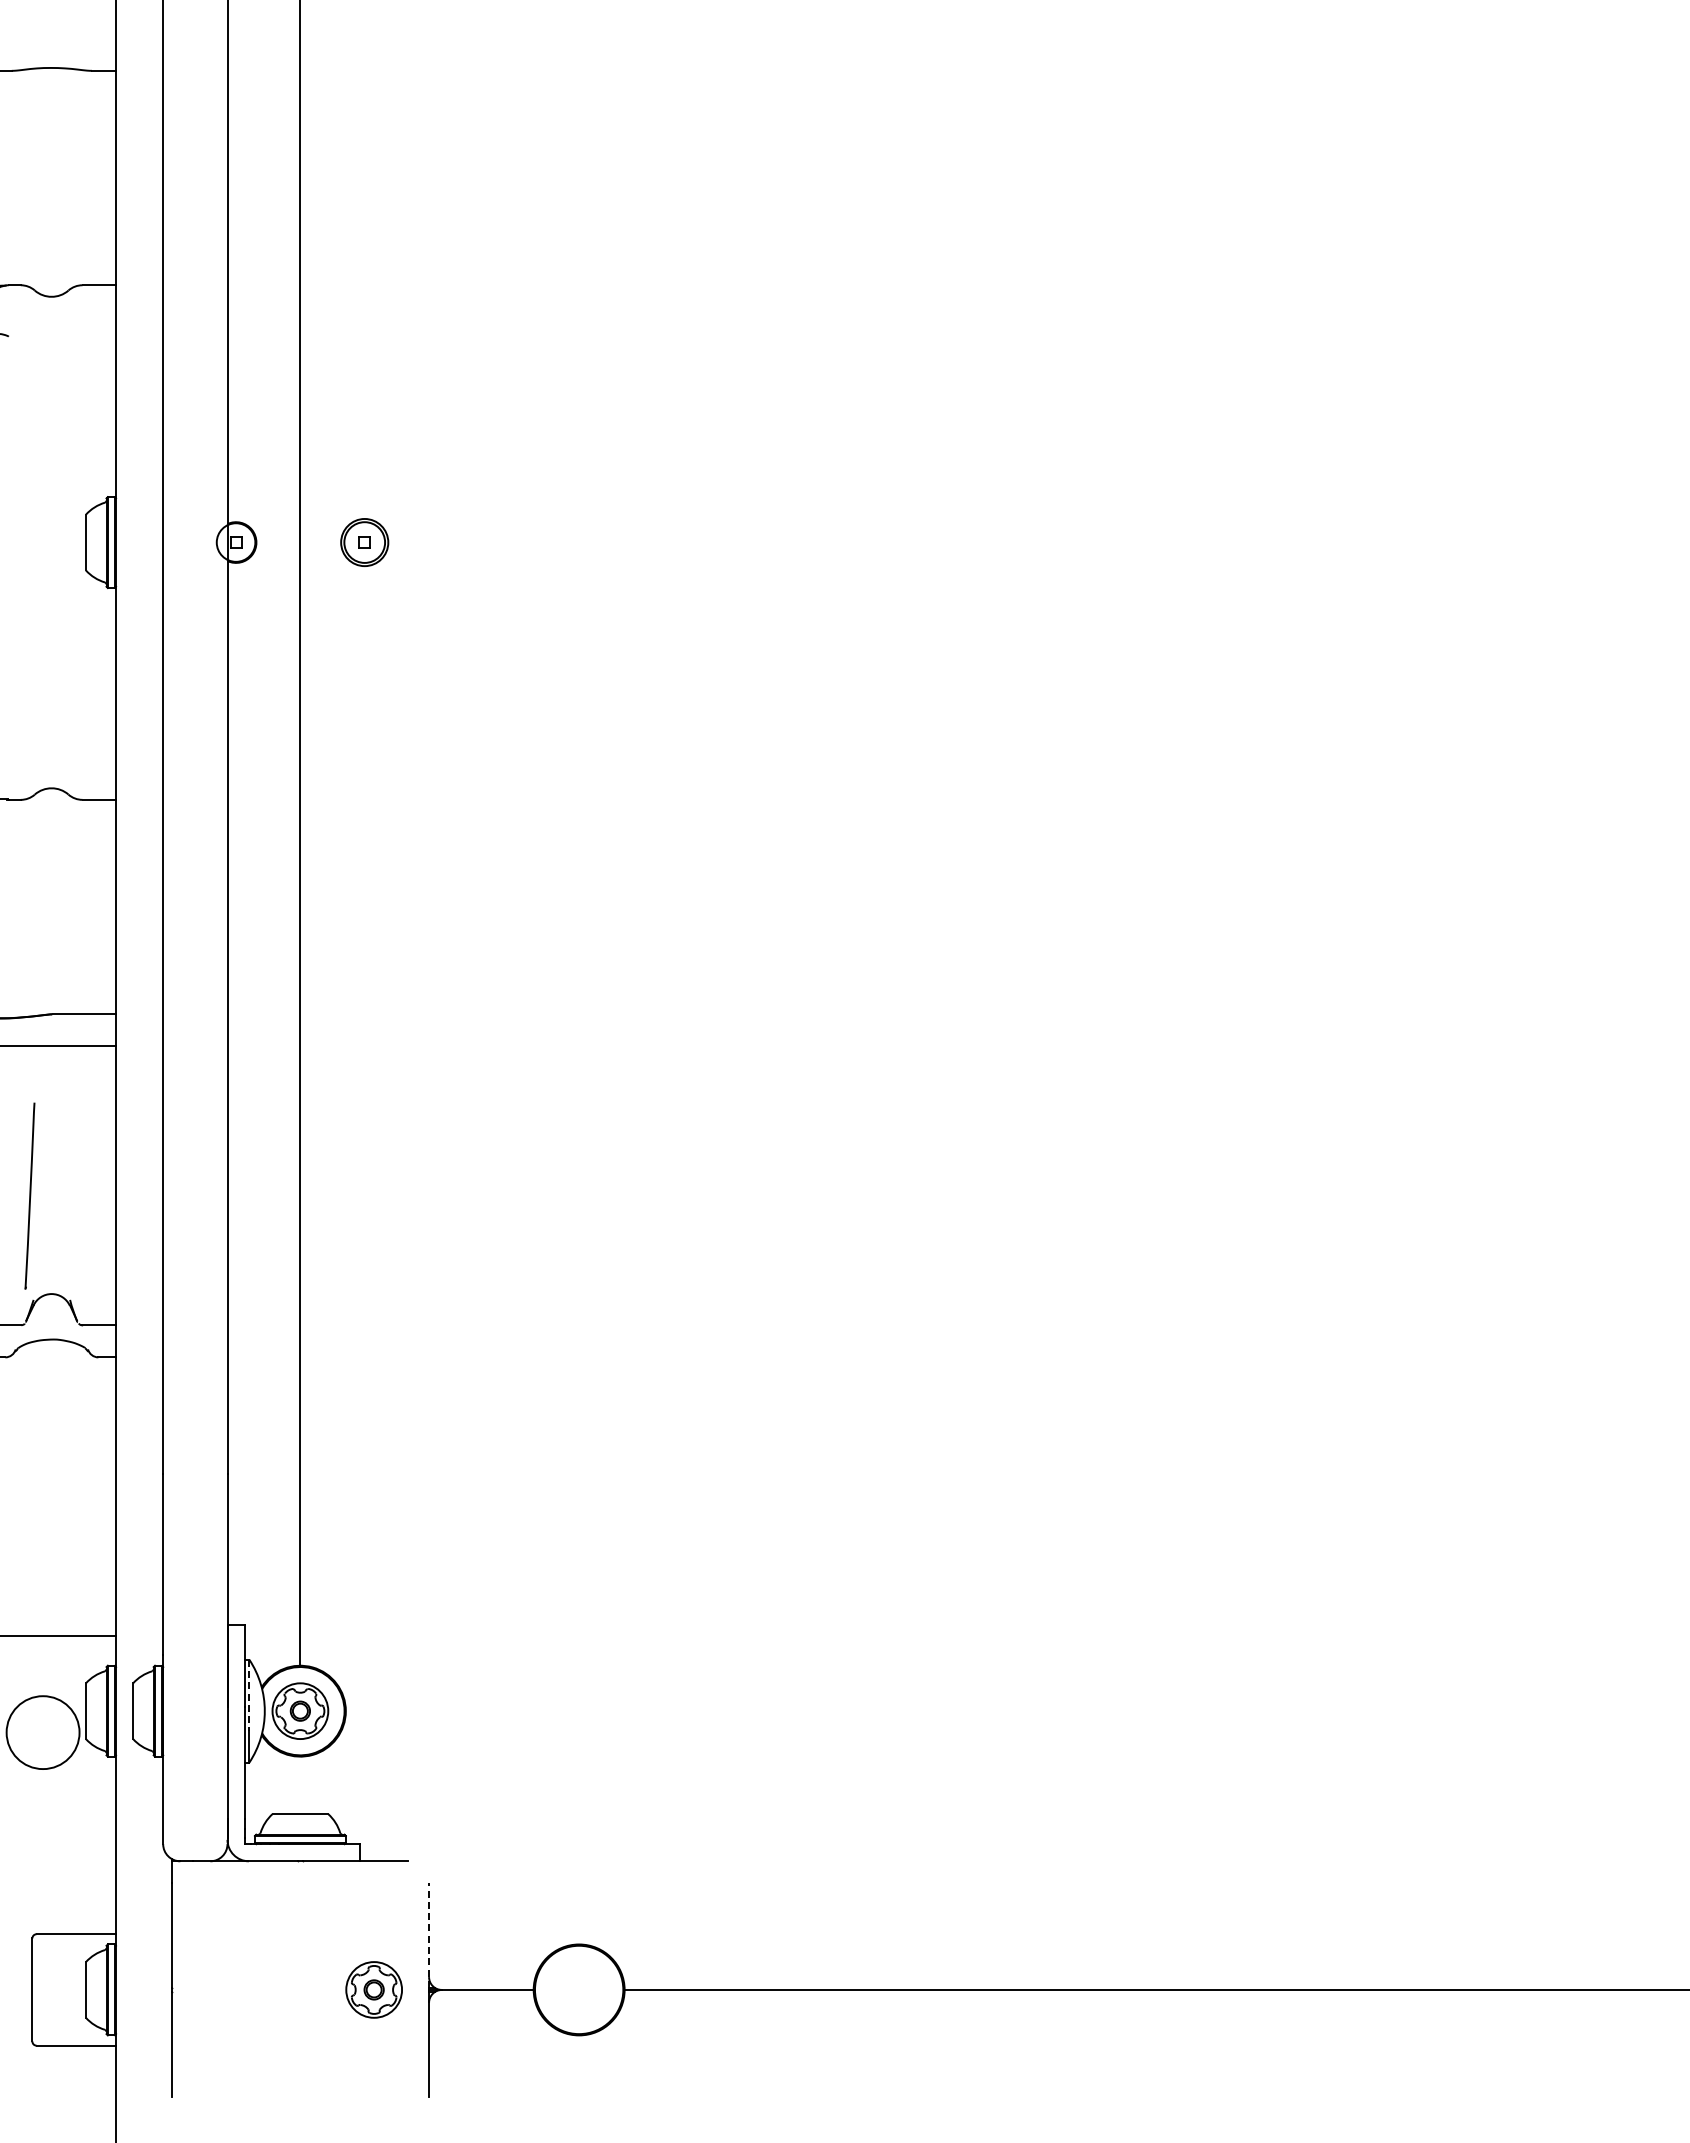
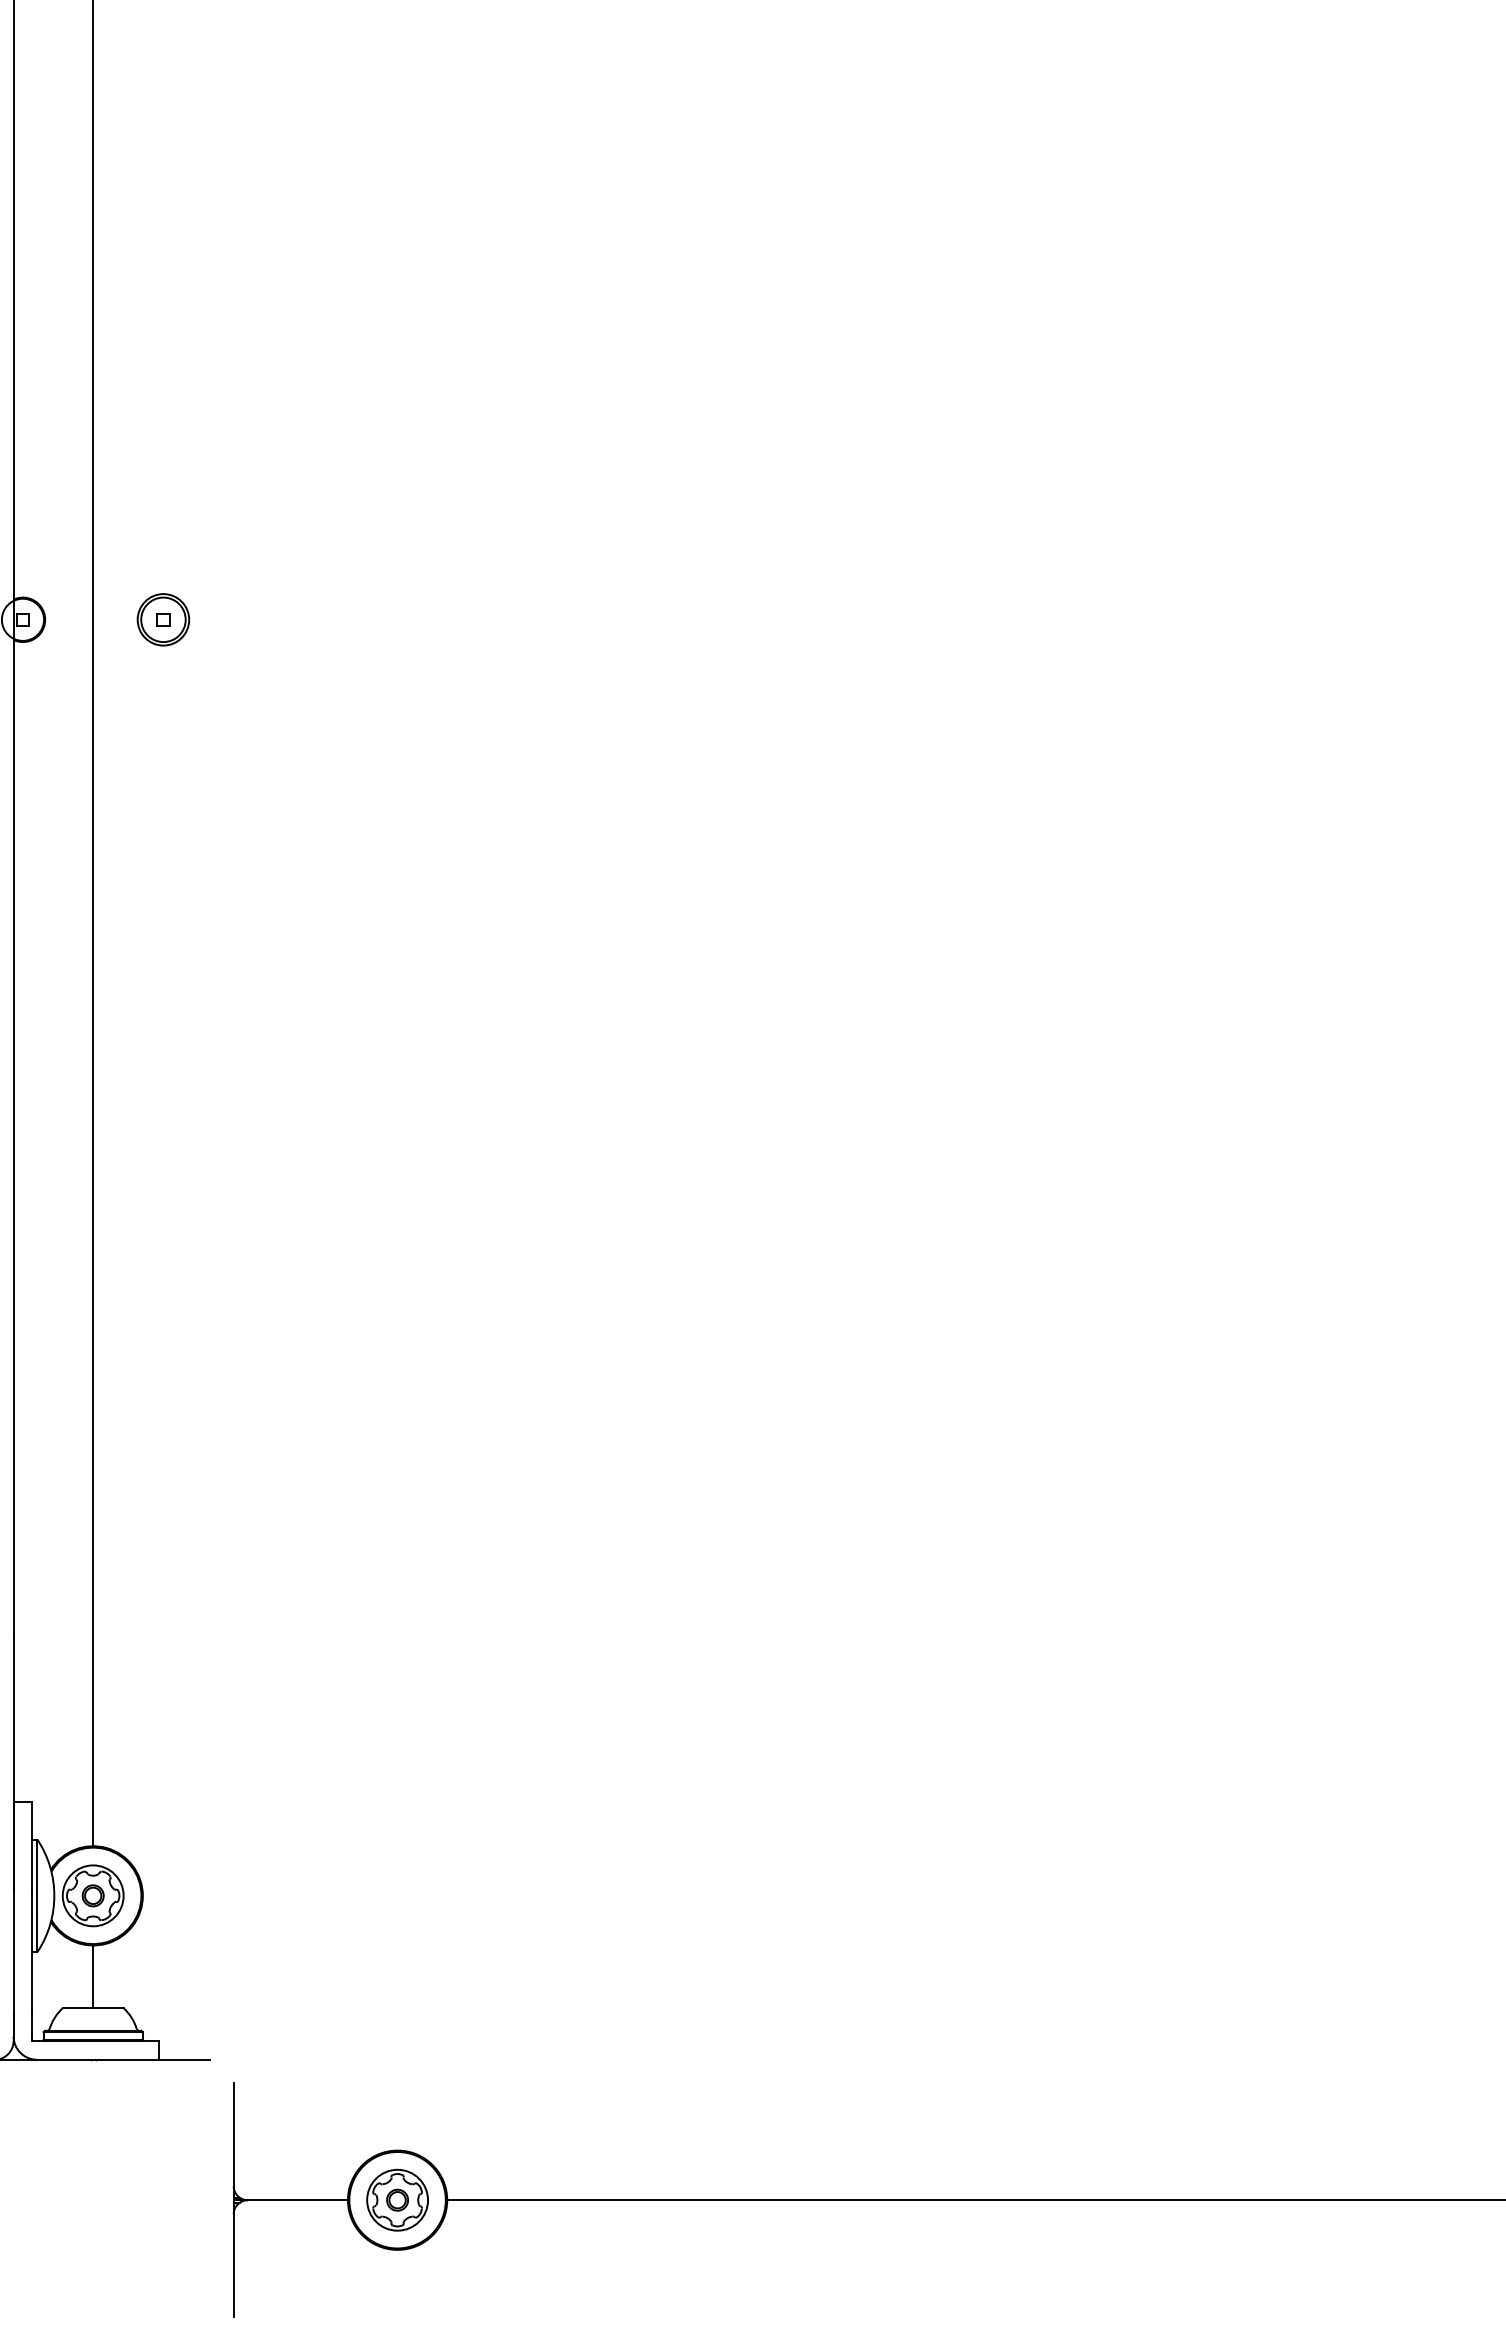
line: (249, 1695) -> (37, 1878), dashed -> solid
line: (300, 1785) -> (93, 1976), added
line: (429, 1935) -> (234, 2140), dashed -> solid
part: (373, 1989) -> (396, 2199), moved

